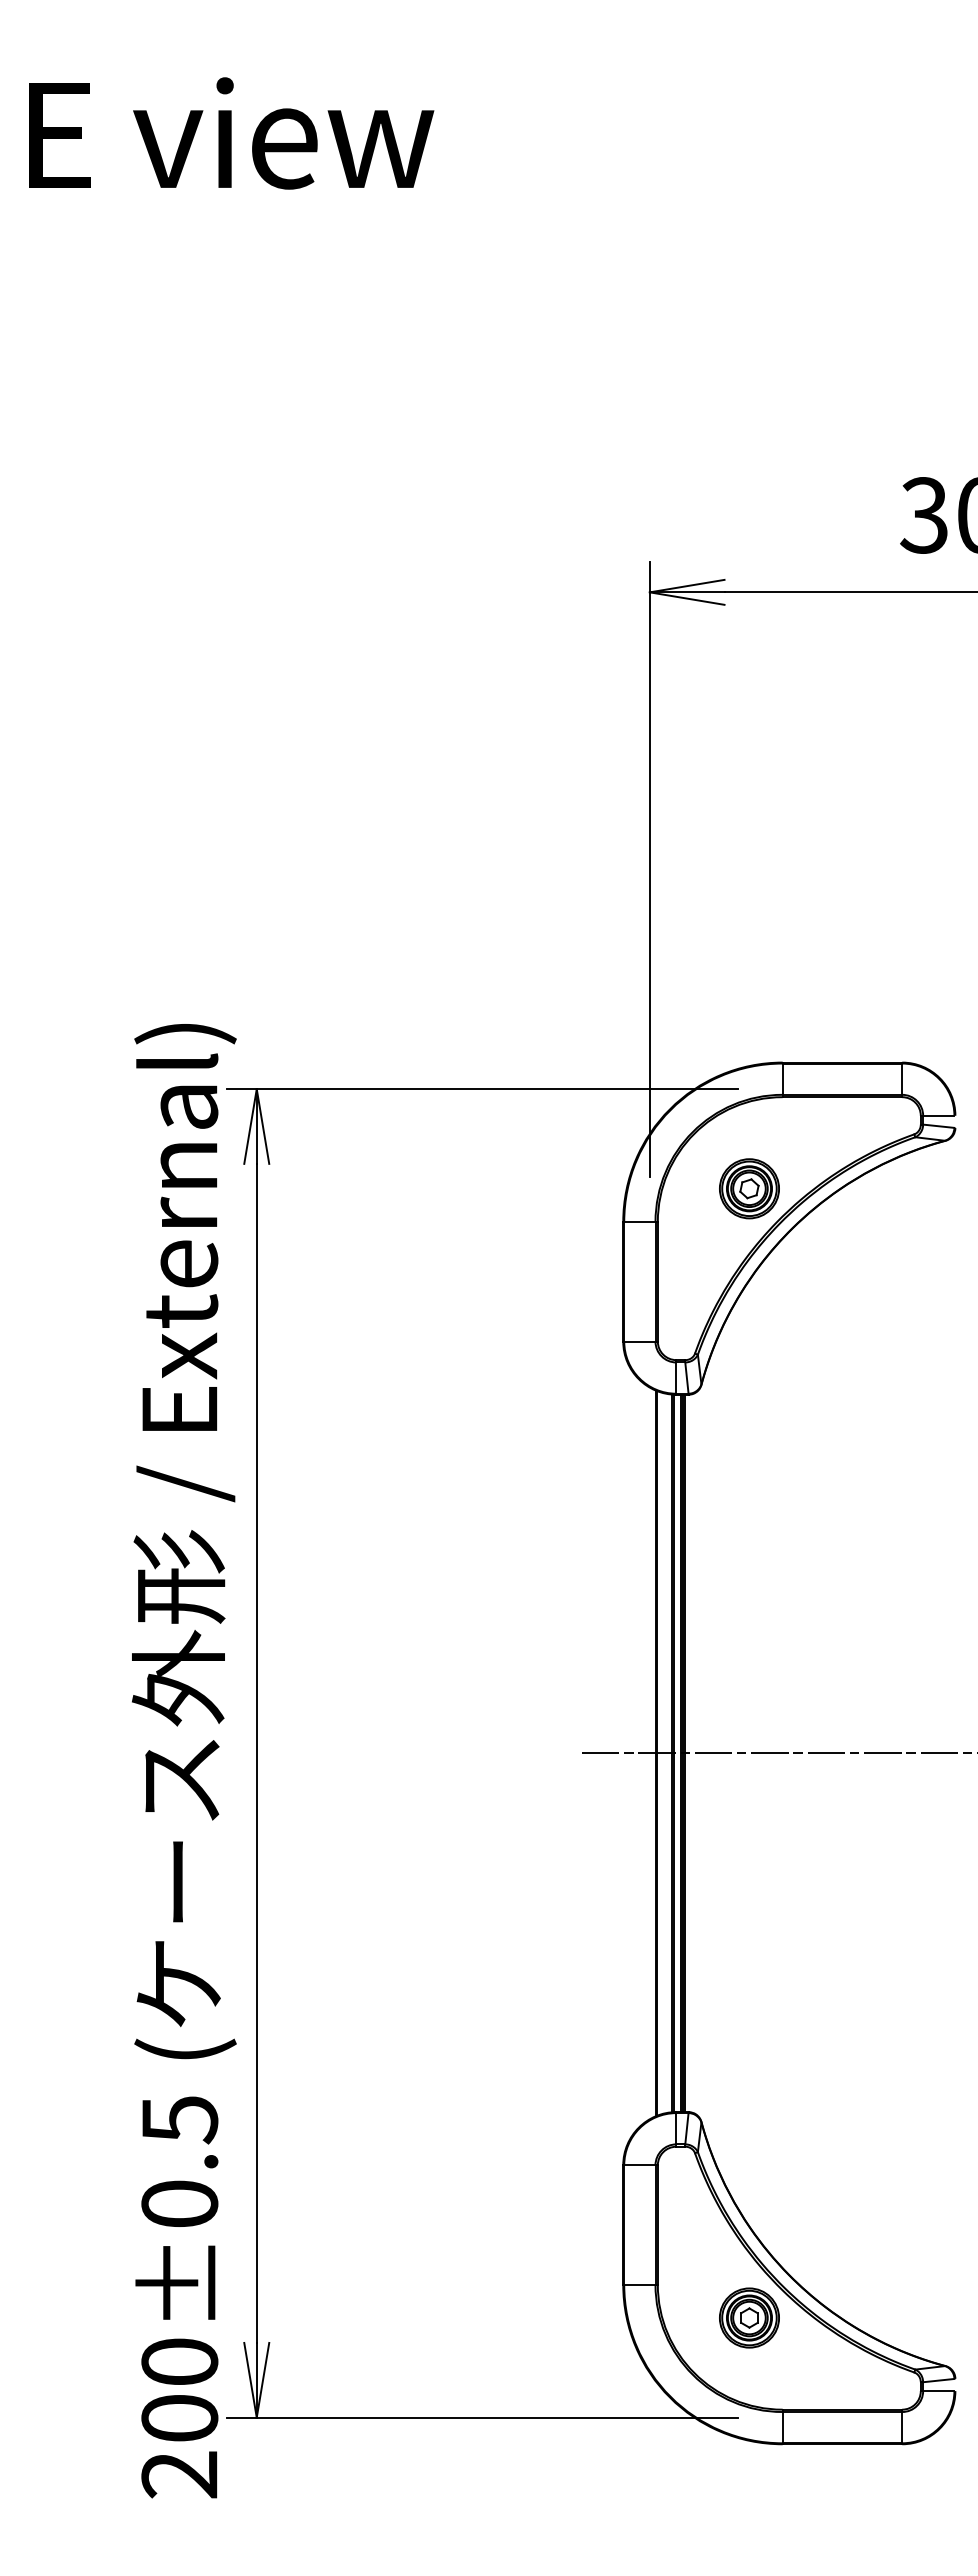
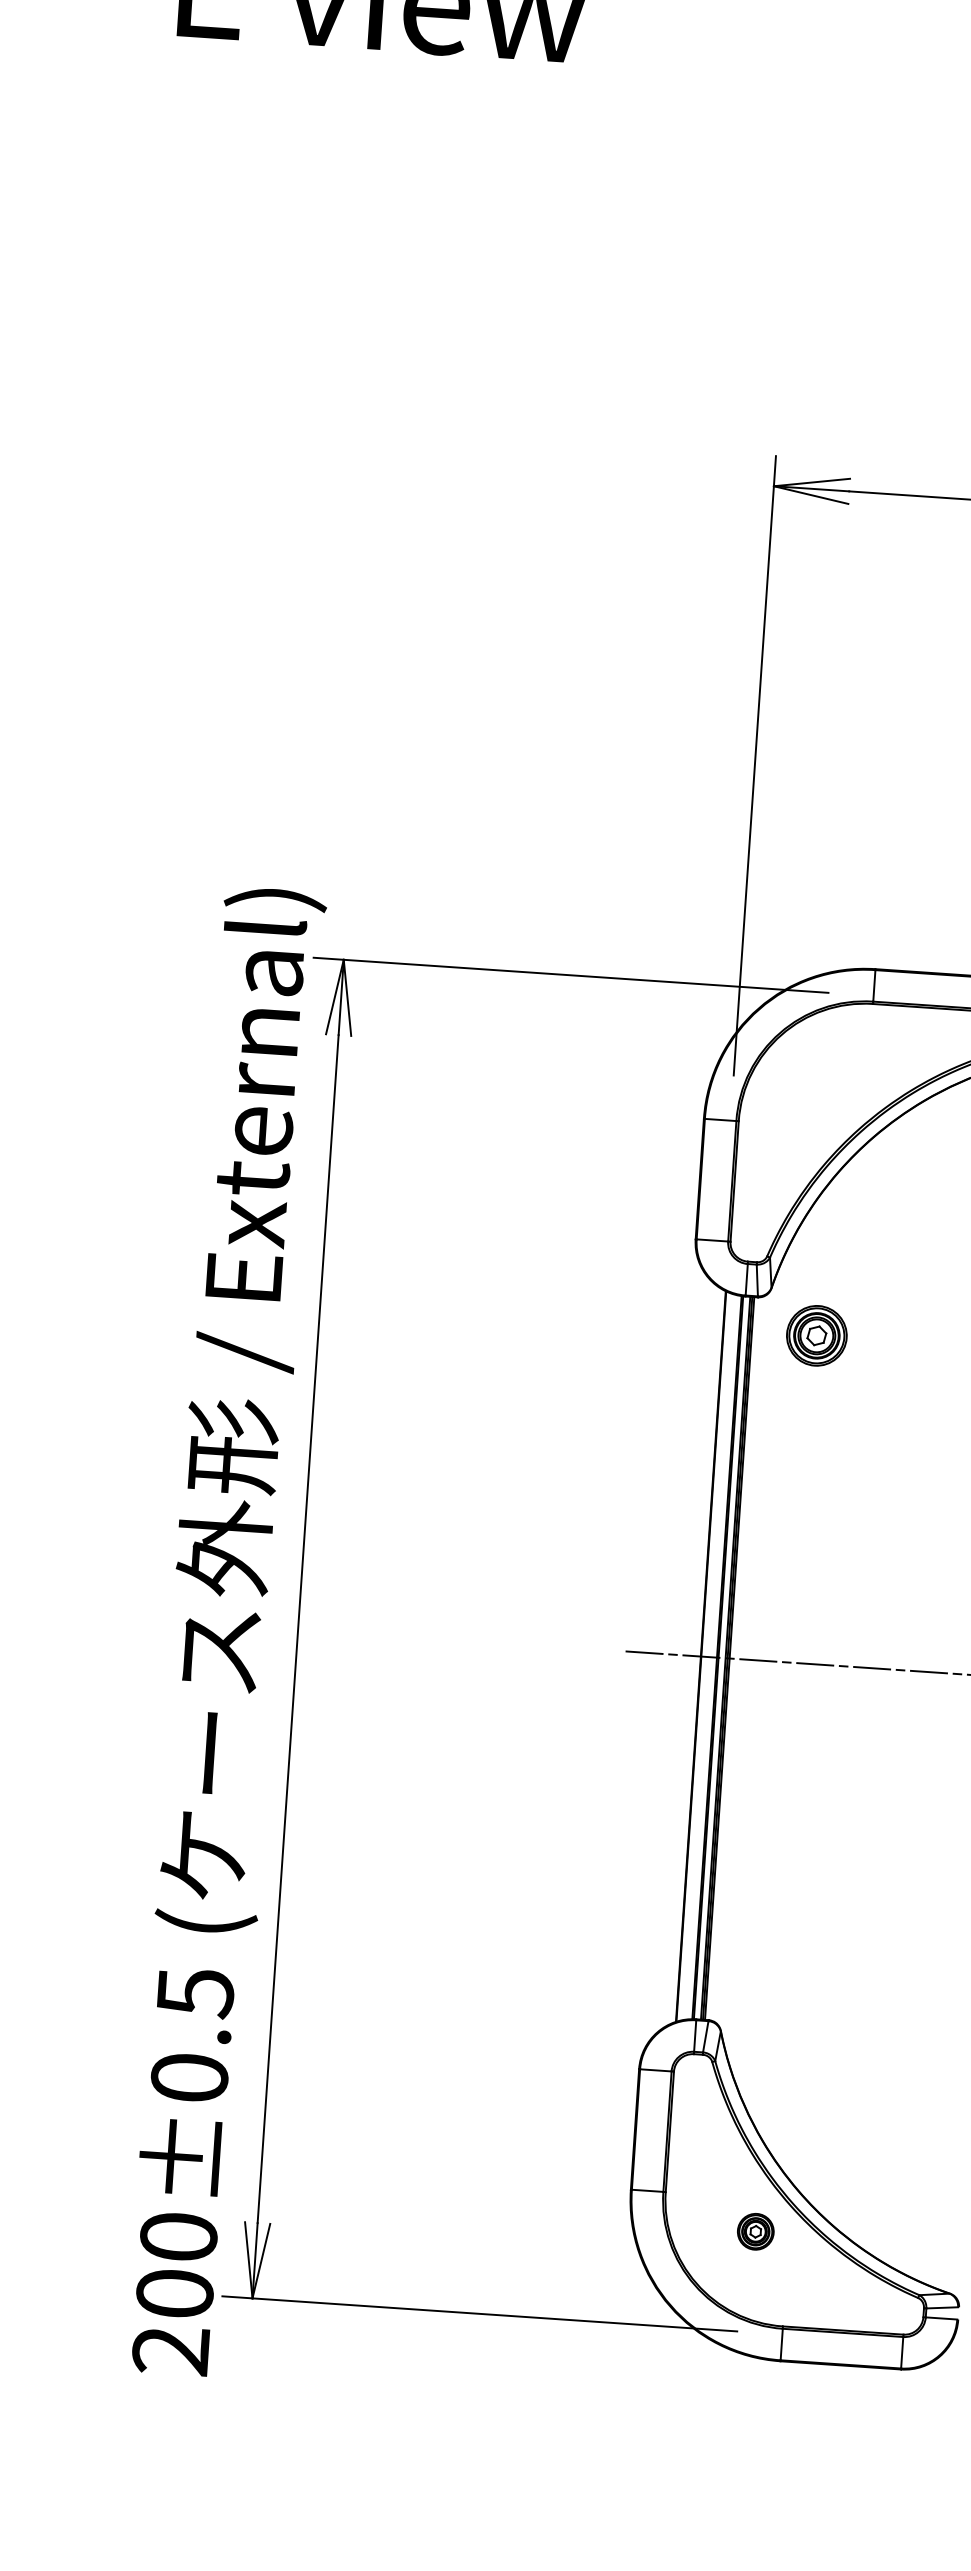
part: (749, 1188) -> (816, 1335), moved
part: (749, 2317) -> (755, 2231), size x0.6

